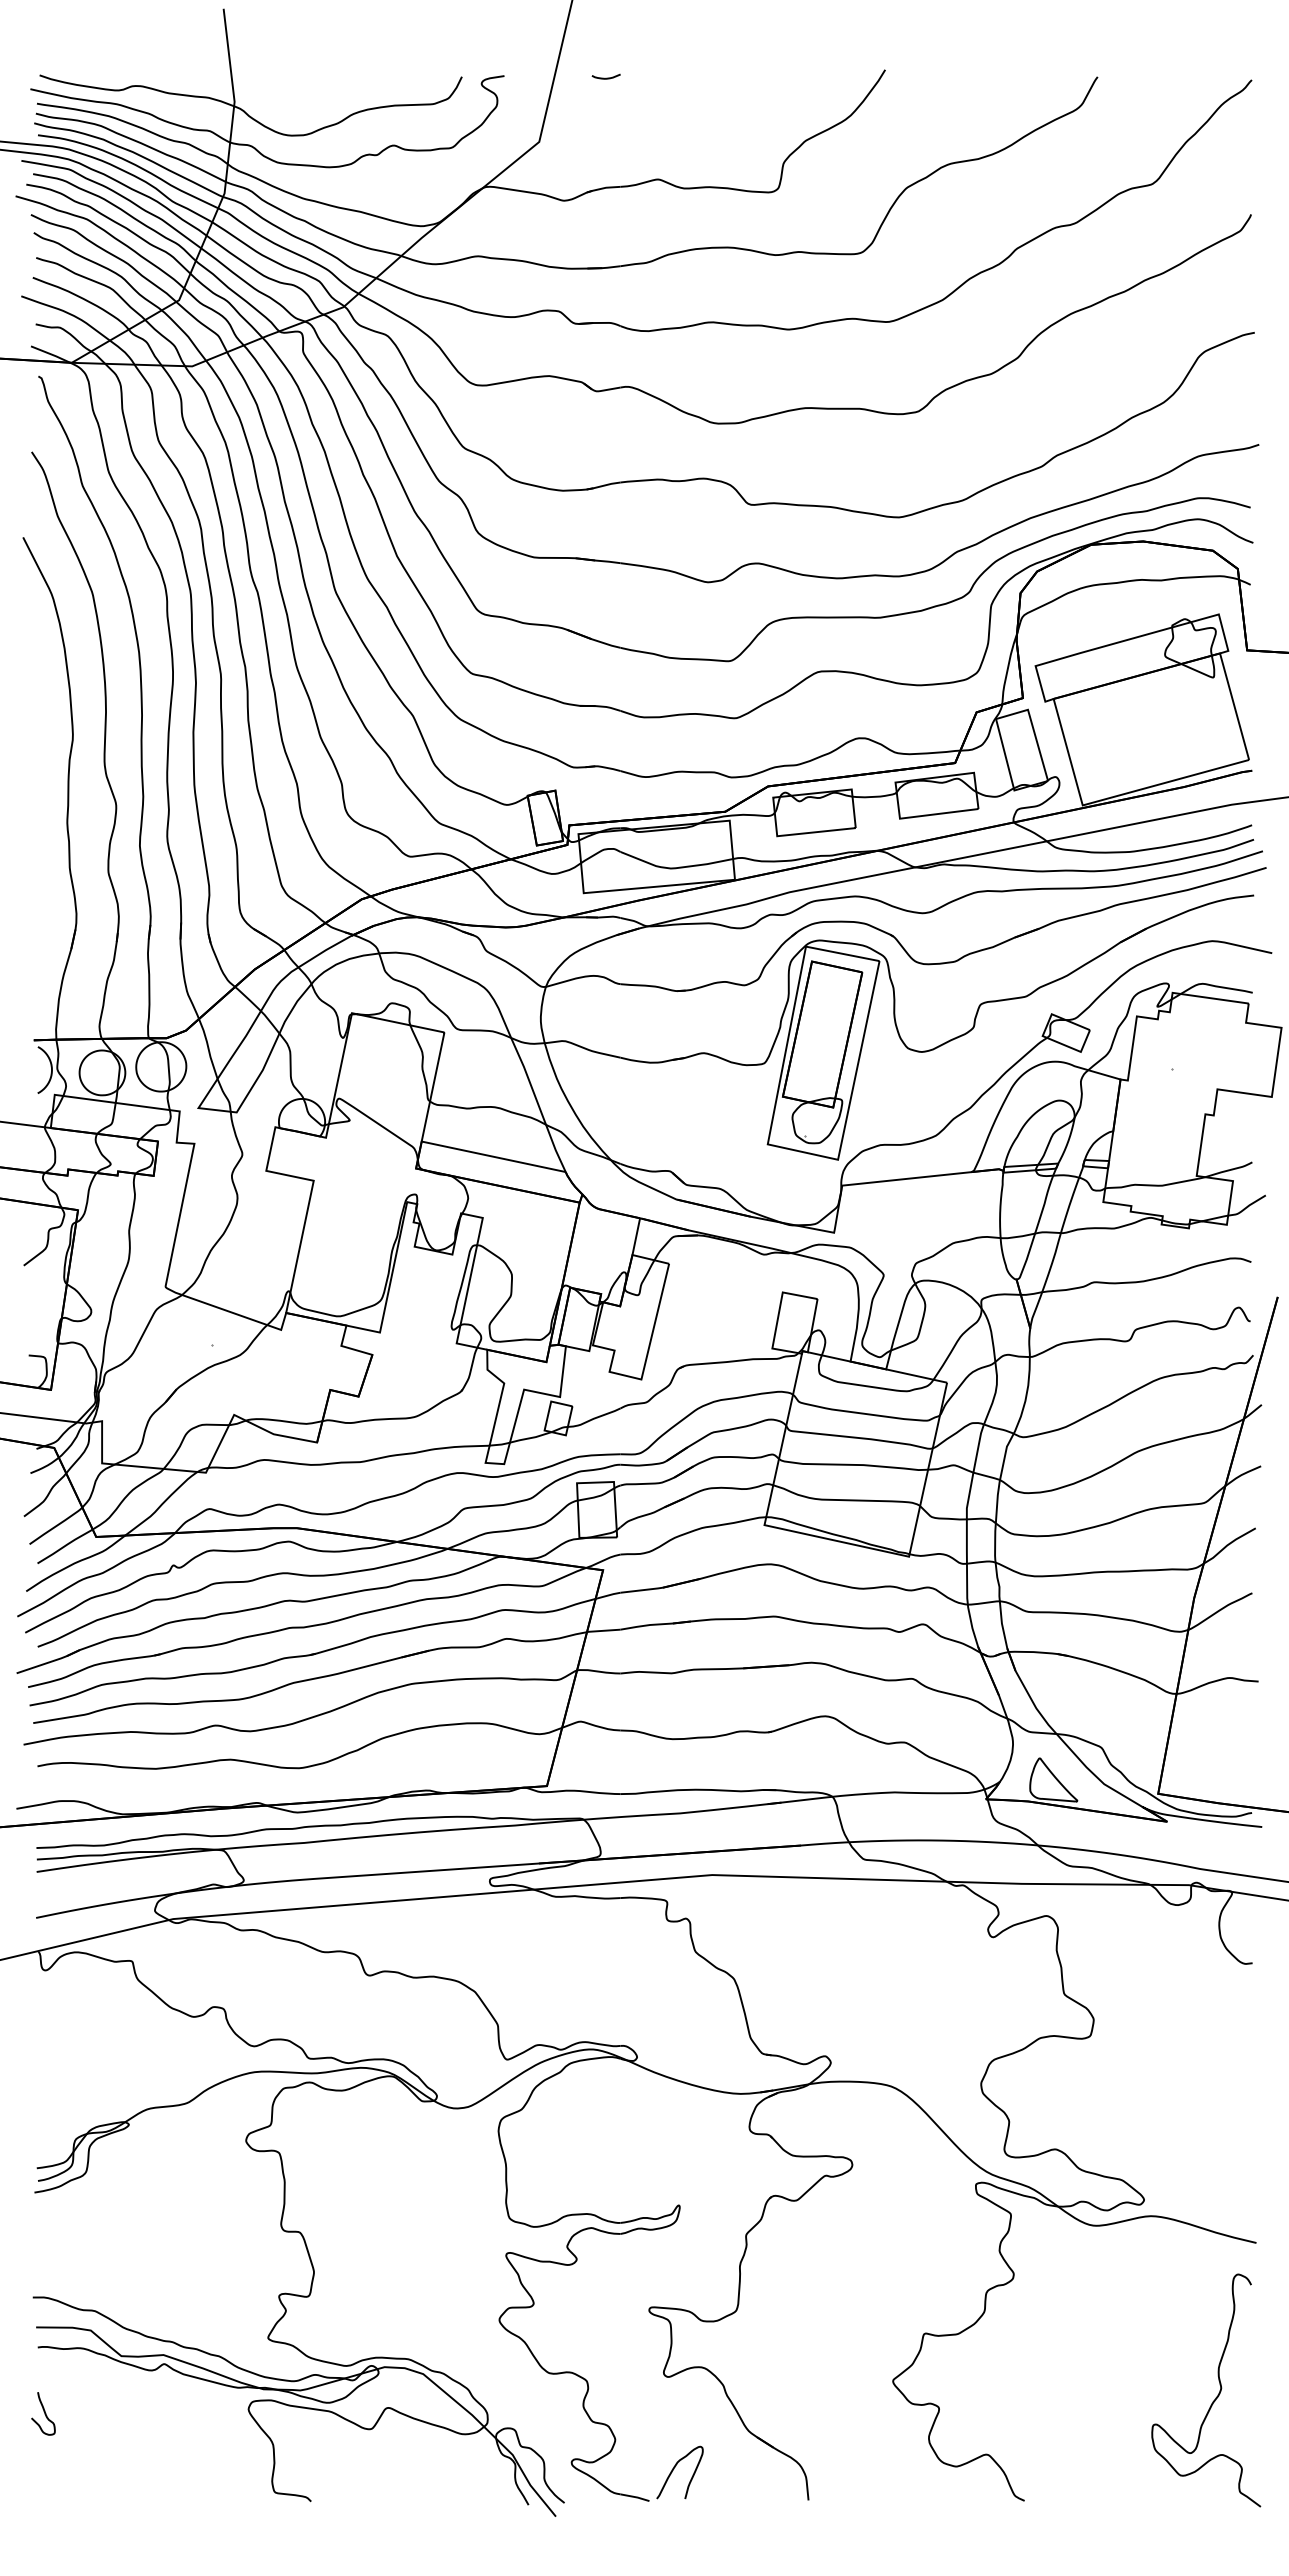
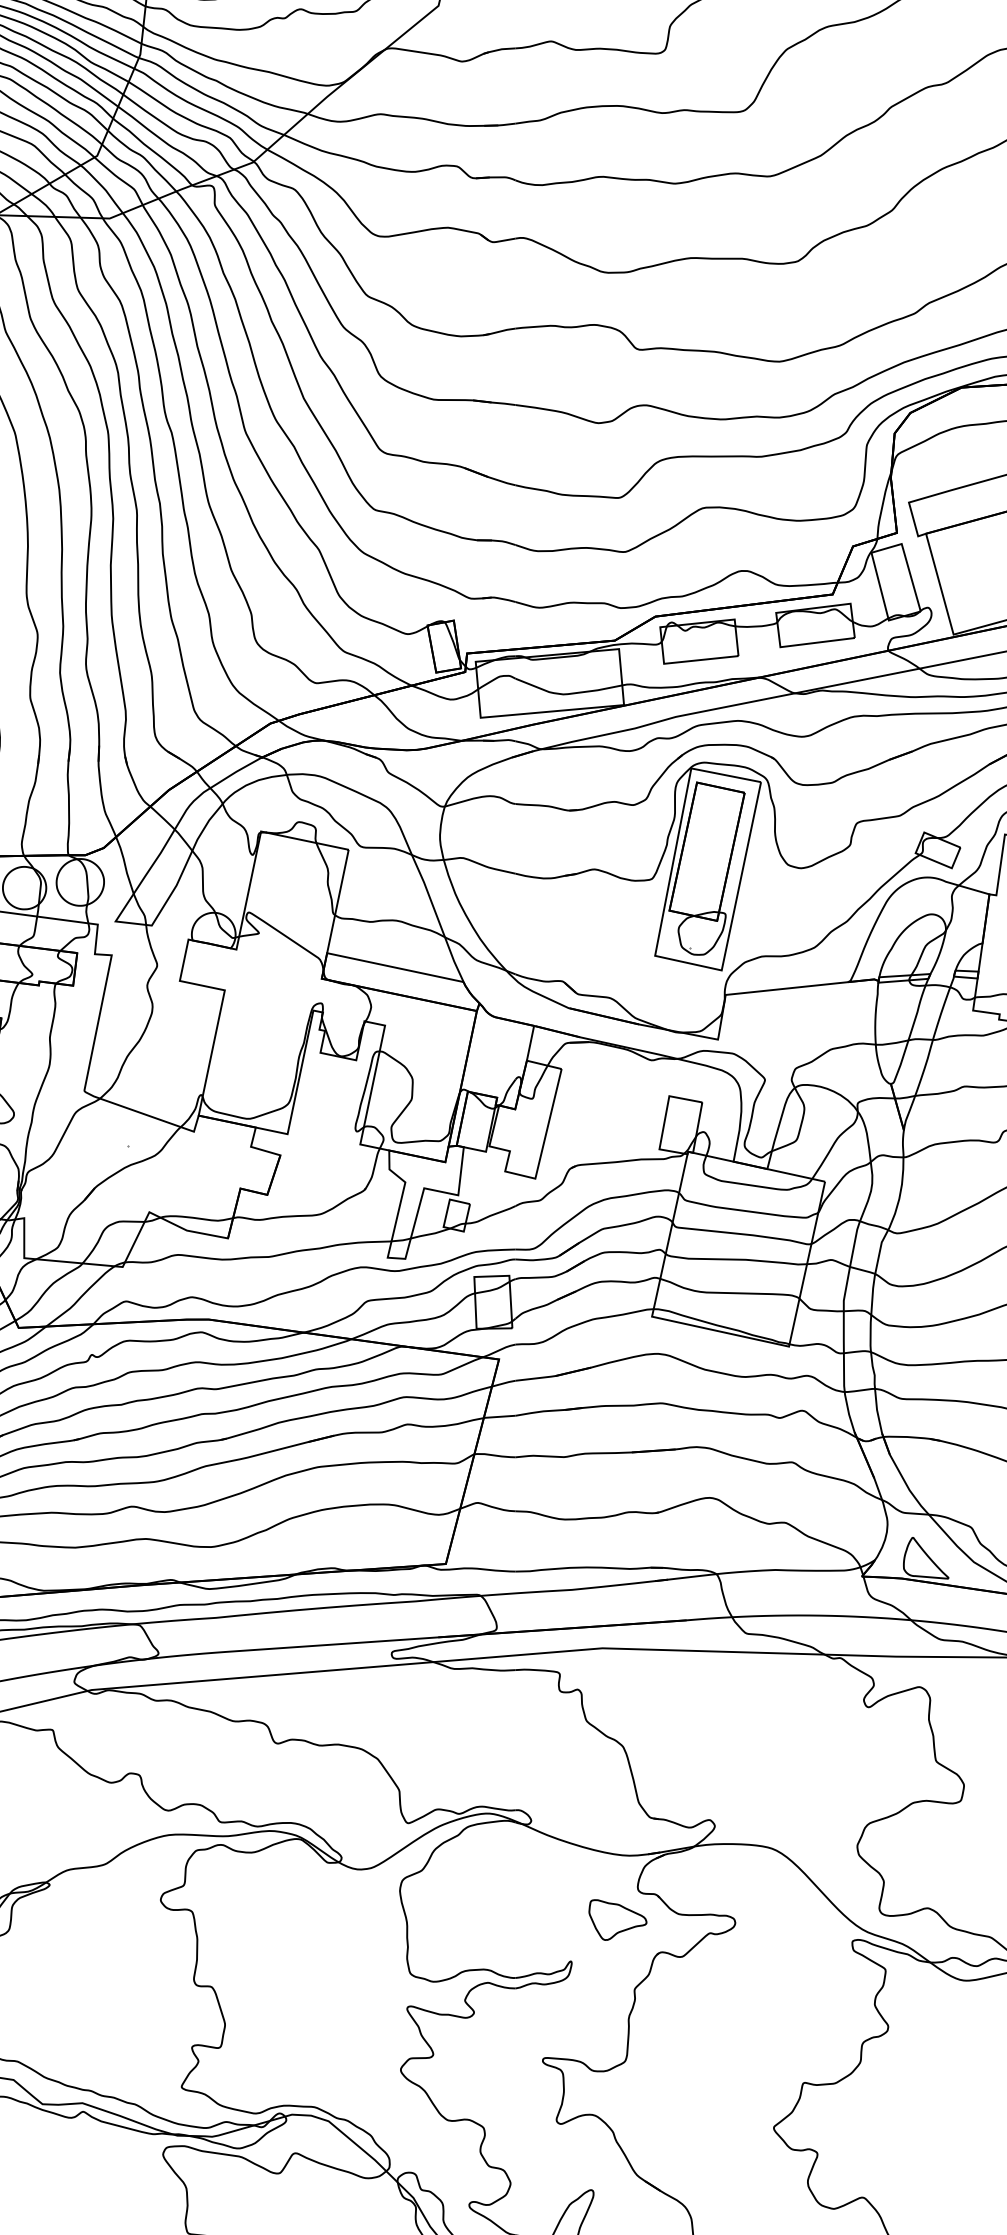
part: (728, 2161) -> (617, 1919), added

